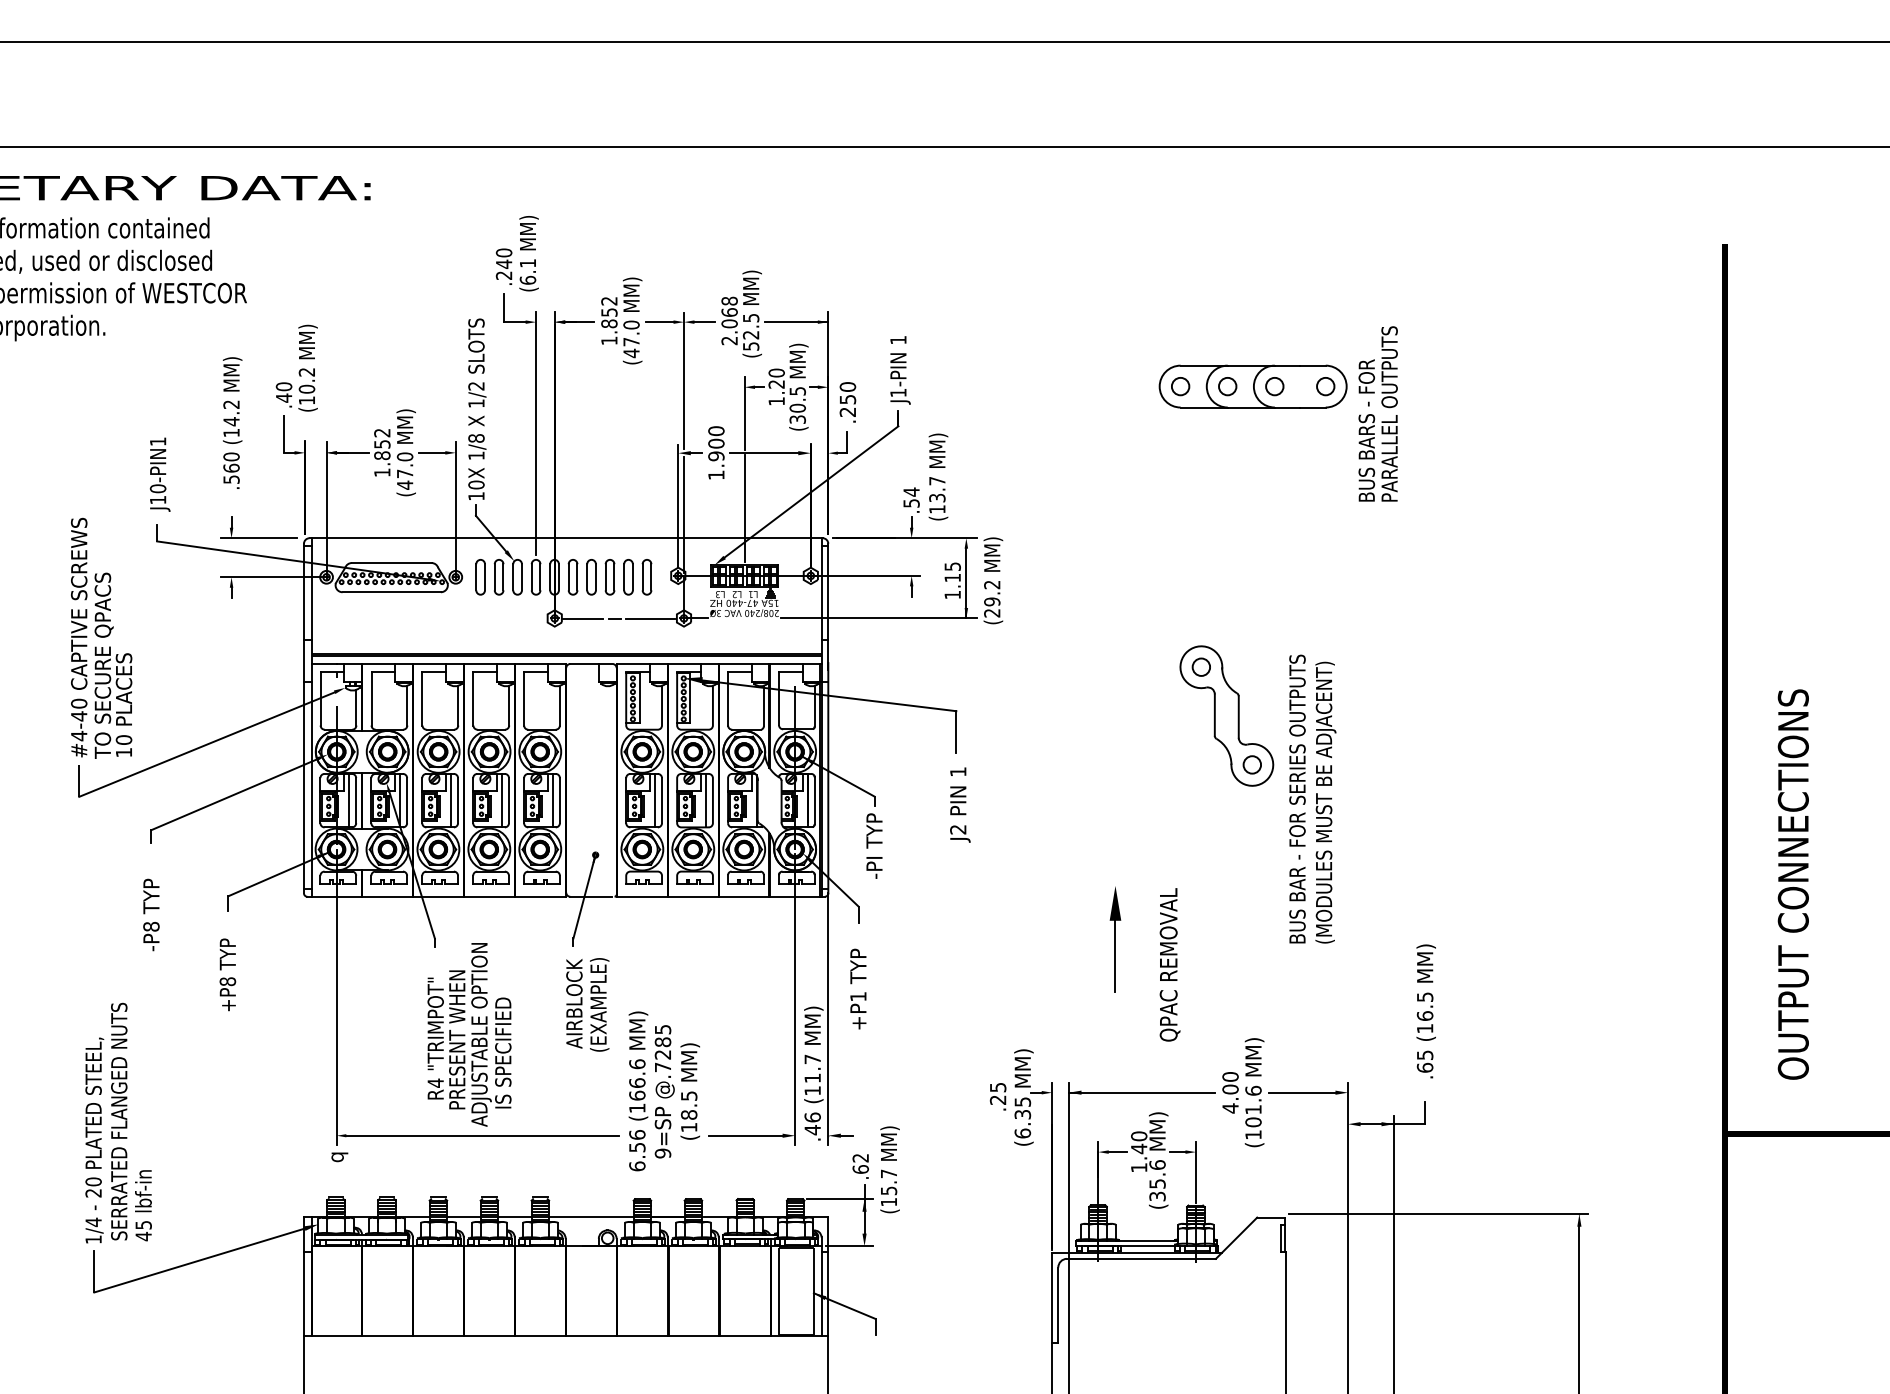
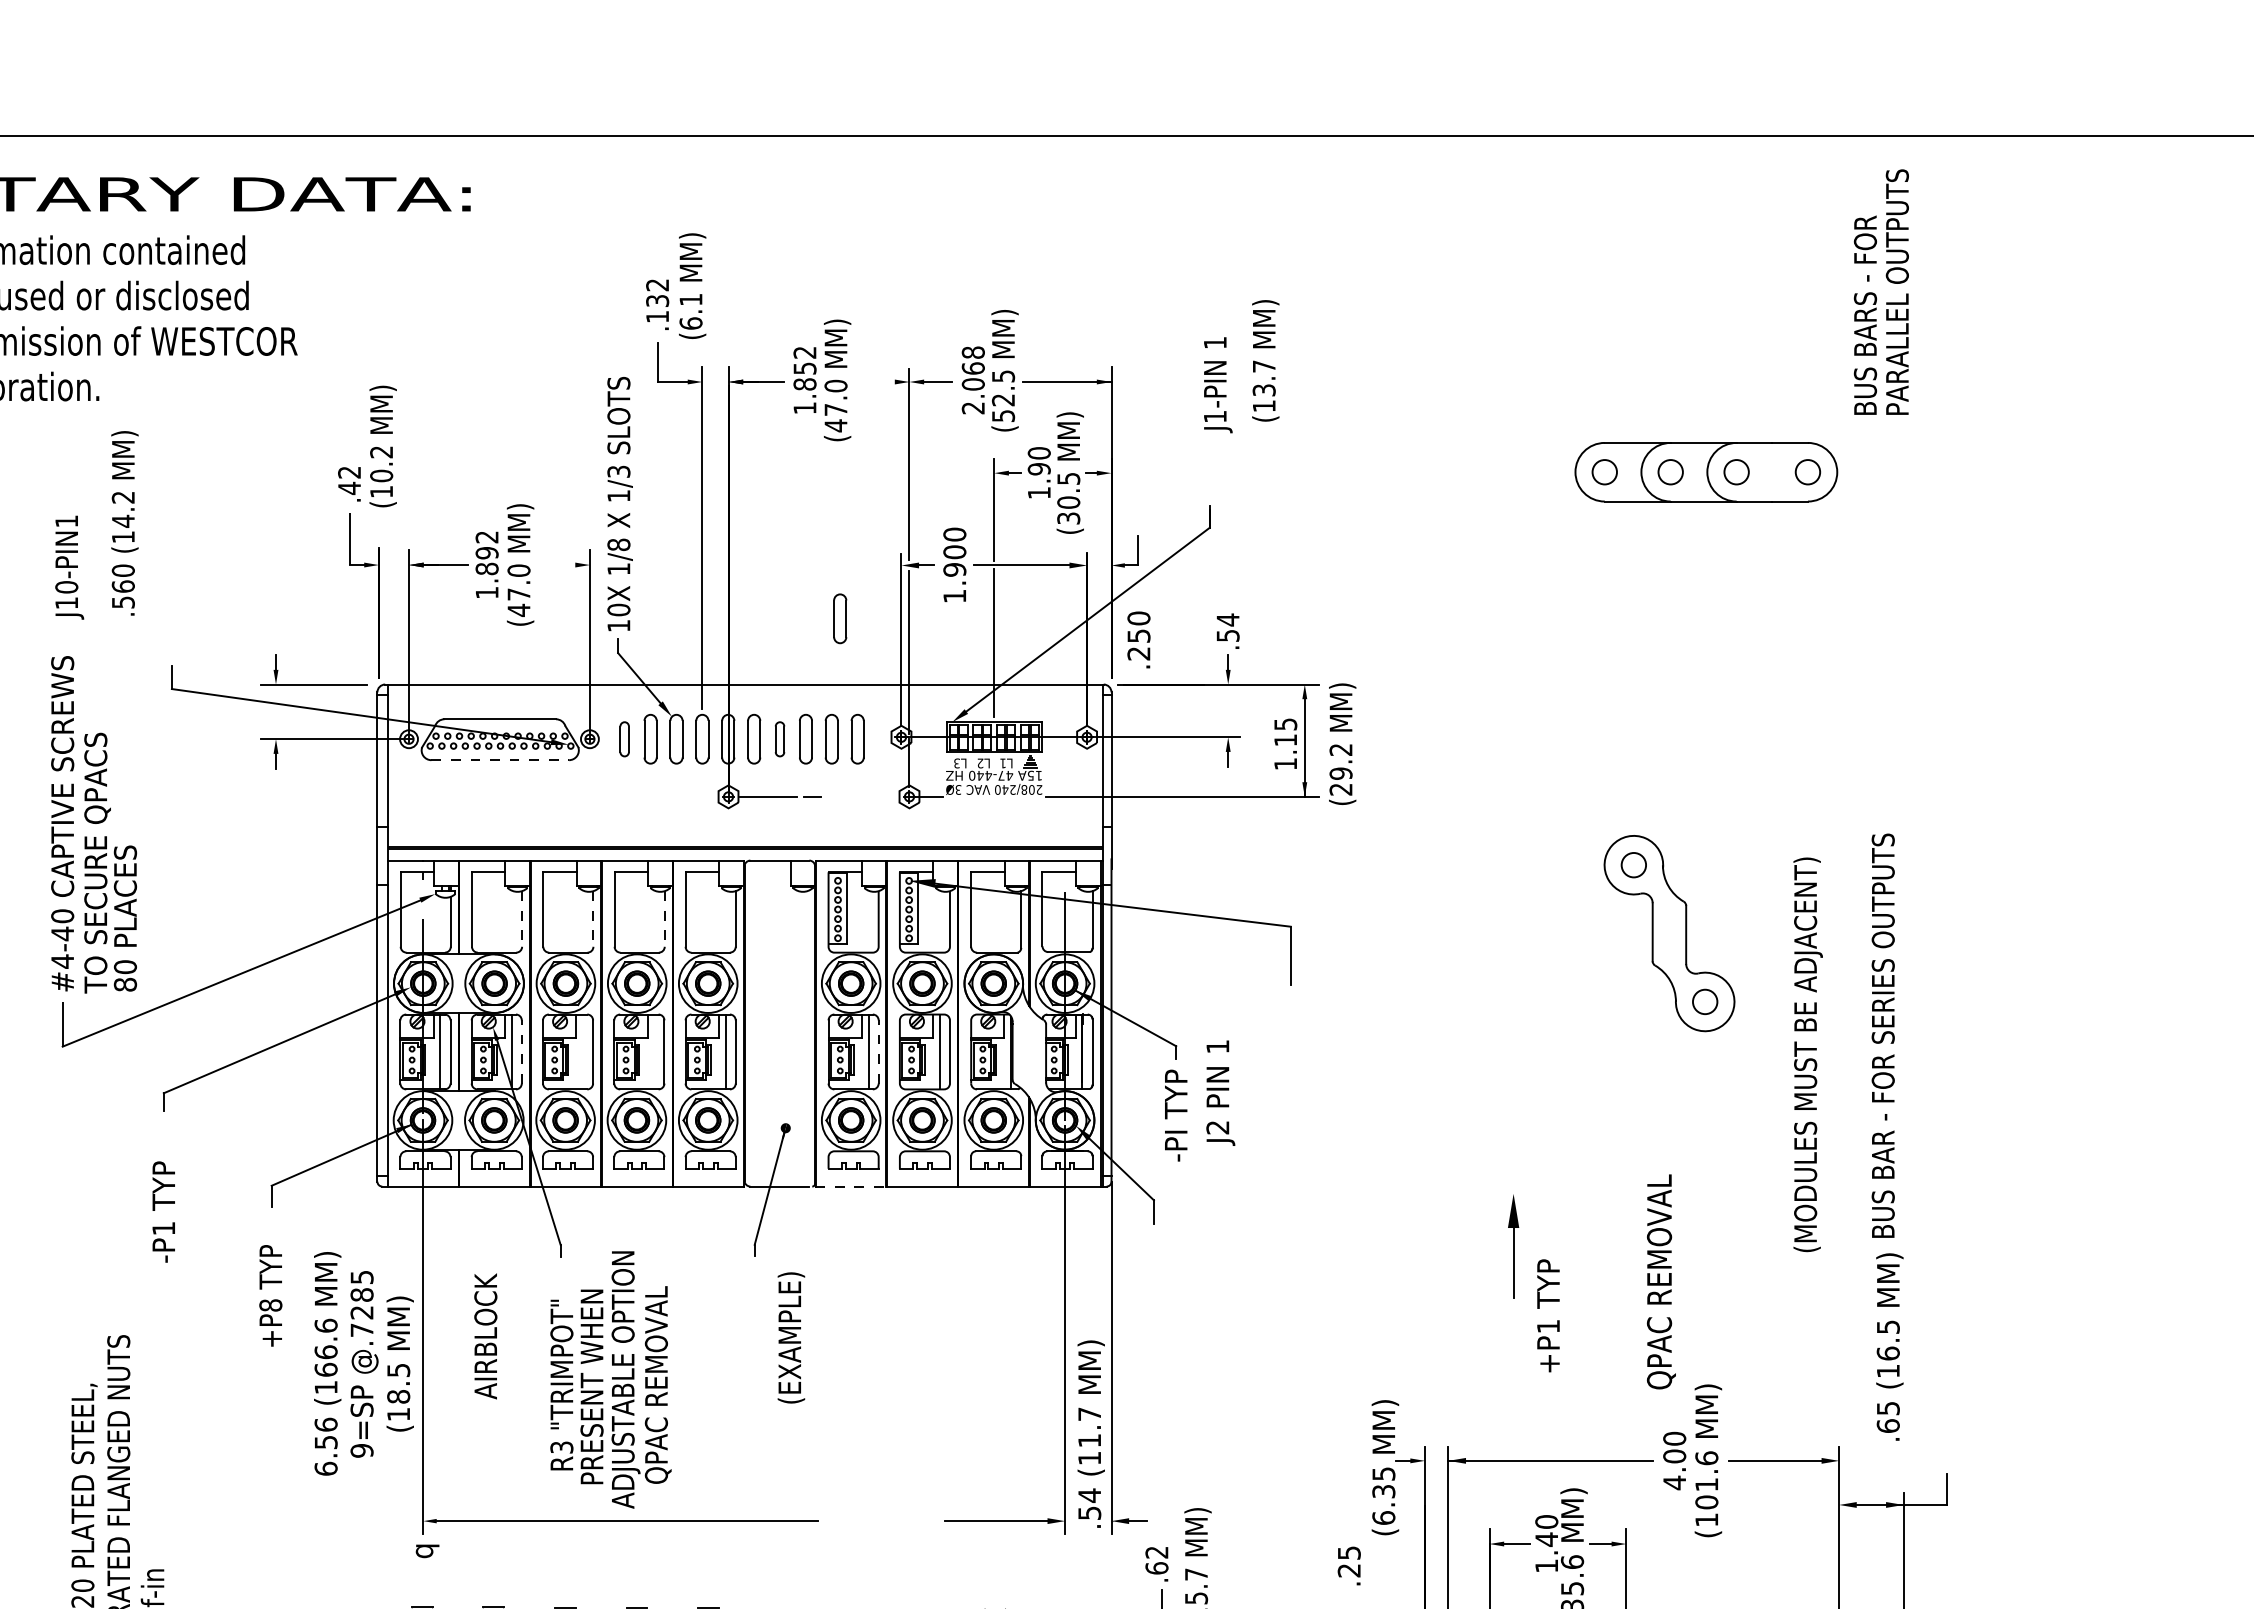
text: (503, 263) -> (656, 299), .240 -> .132
line: (659, 322) -> (875, 382), removed
text: (900, 370) -> (1218, 385), moved
text: (776, 384) -> (1038, 469), 1.20 -> 1.90
text: (284, 386) -> (350, 472), .40 -> .42
text: (476, 386) -> (618, 472), 1/2 -> 1/3
text: (847, 402) -> (1138, 640), moved
text: (1377, 413) -> (1880, 291), moved
text: (232, 422) -> (124, 522), moved
text: (382, 444) -> (487, 553), 1.852 -> 1.892
line: (431, 452) -> (555, 564), removed
text: (159, 474) -> (68, 567), moved
text: (938, 476) -> (1265, 360), moved
part: (634, 491) -> (840, 619), added
part: (480, 577) -> (624, 739), size x0.7
part: (591, 577) -> (779, 739), size x0.7
line: (392, 592) -> (501, 760), solid -> dashed
line: (649, 618) -> (861, 796), removed
line: (407, 705) -> (522, 918), solid -> dashed
line: (458, 705) -> (593, 918), solid -> dashed
line: (509, 705) -> (665, 918), solid -> dashed
text: (123, 752) -> (124, 984), 10 -> 80
text: (1297, 798) -> (1883, 1034), moved
line: (407, 800) -> (522, 1051), solid -> dashed
line: (450, 800) -> (582, 1051), removed
line: (501, 800) -> (653, 1051), removed
line: (662, 800) -> (879, 1051), solid -> dashed
text: (960, 804) -> (1220, 1092), moved
line: (642, 896) -> (851, 1186), solid -> dashed
text: (151, 926) -> (163, 1228), -P8 -> -P1
part: (1115, 939) -> (1513, 1246), size x0.7
text: (1169, 964) -> (1660, 1281), moved
text: (858, 988) -> (1548, 1314), moved
text: (574, 1003) -> (485, 1335), moved
text: (1425, 1011) -> (1888, 1347), moved
text: (504, 1038) -> (658, 1384), IS SPECIFIED -> QPAC REMOVAL
text: (435, 1082) -> (561, 1446), R4 -> R3
text: (664, 1091) -> (364, 1363), moved
text: (997, 1096) -> (1348, 1565), moved
text: (812, 1123) -> (1089, 1503), .46 -> .54

